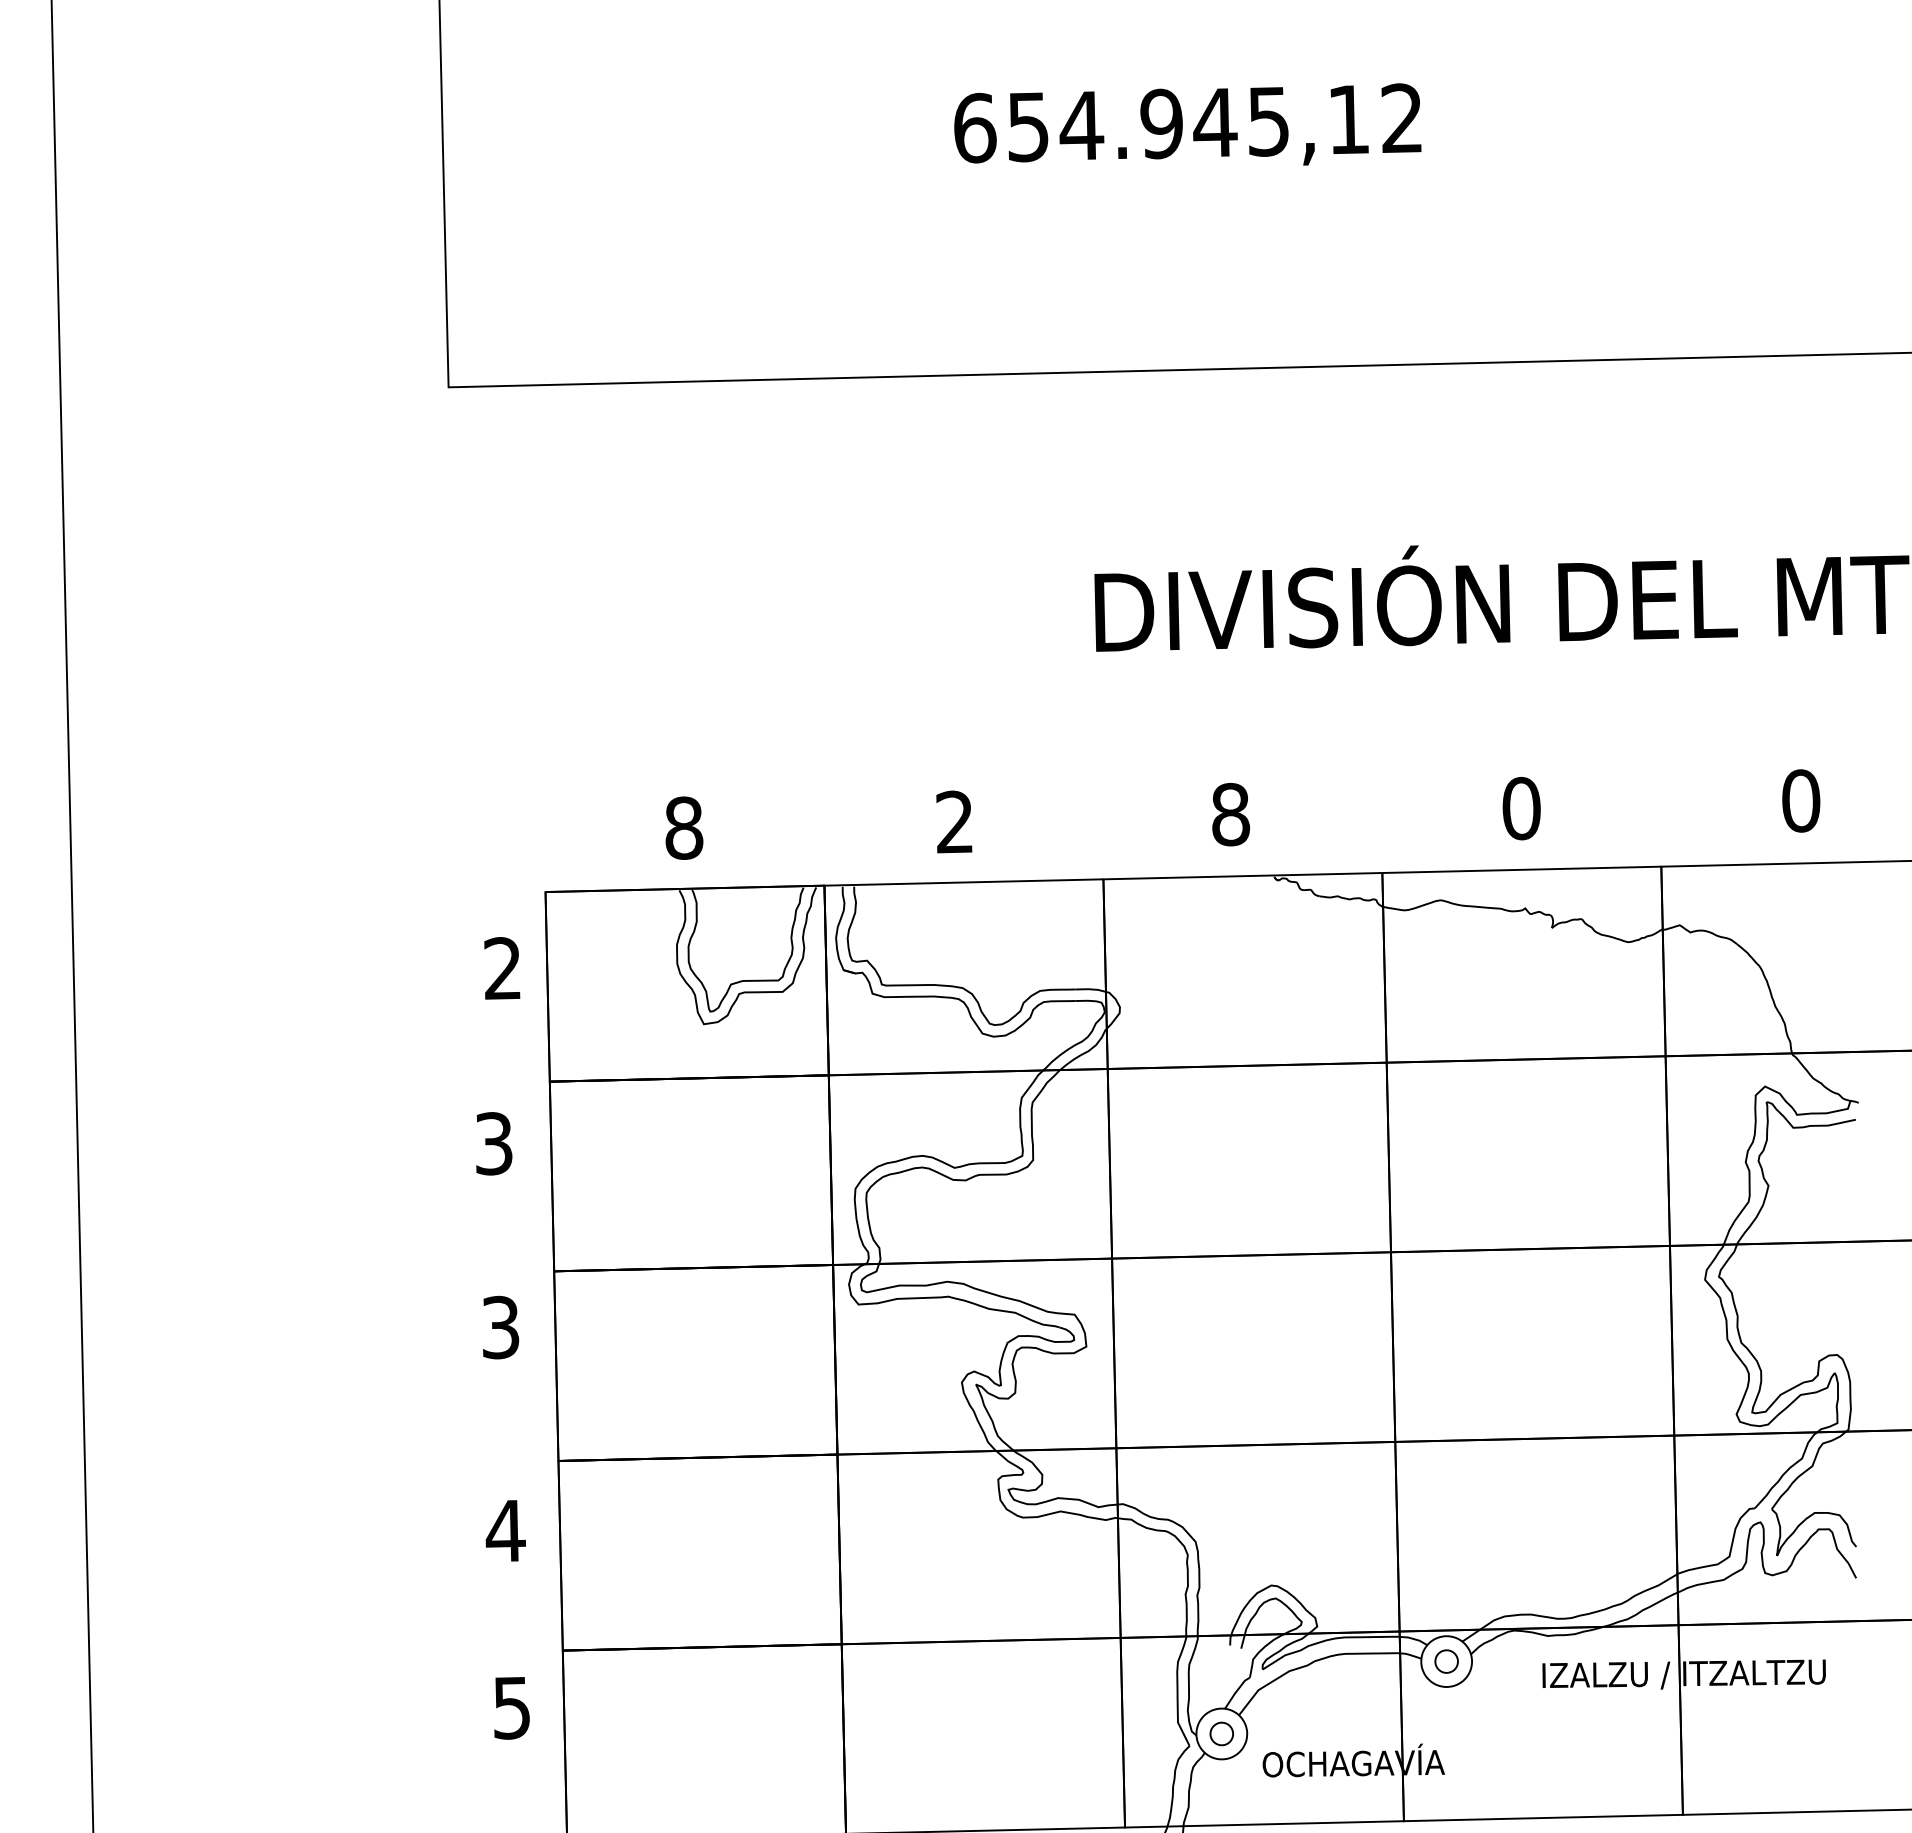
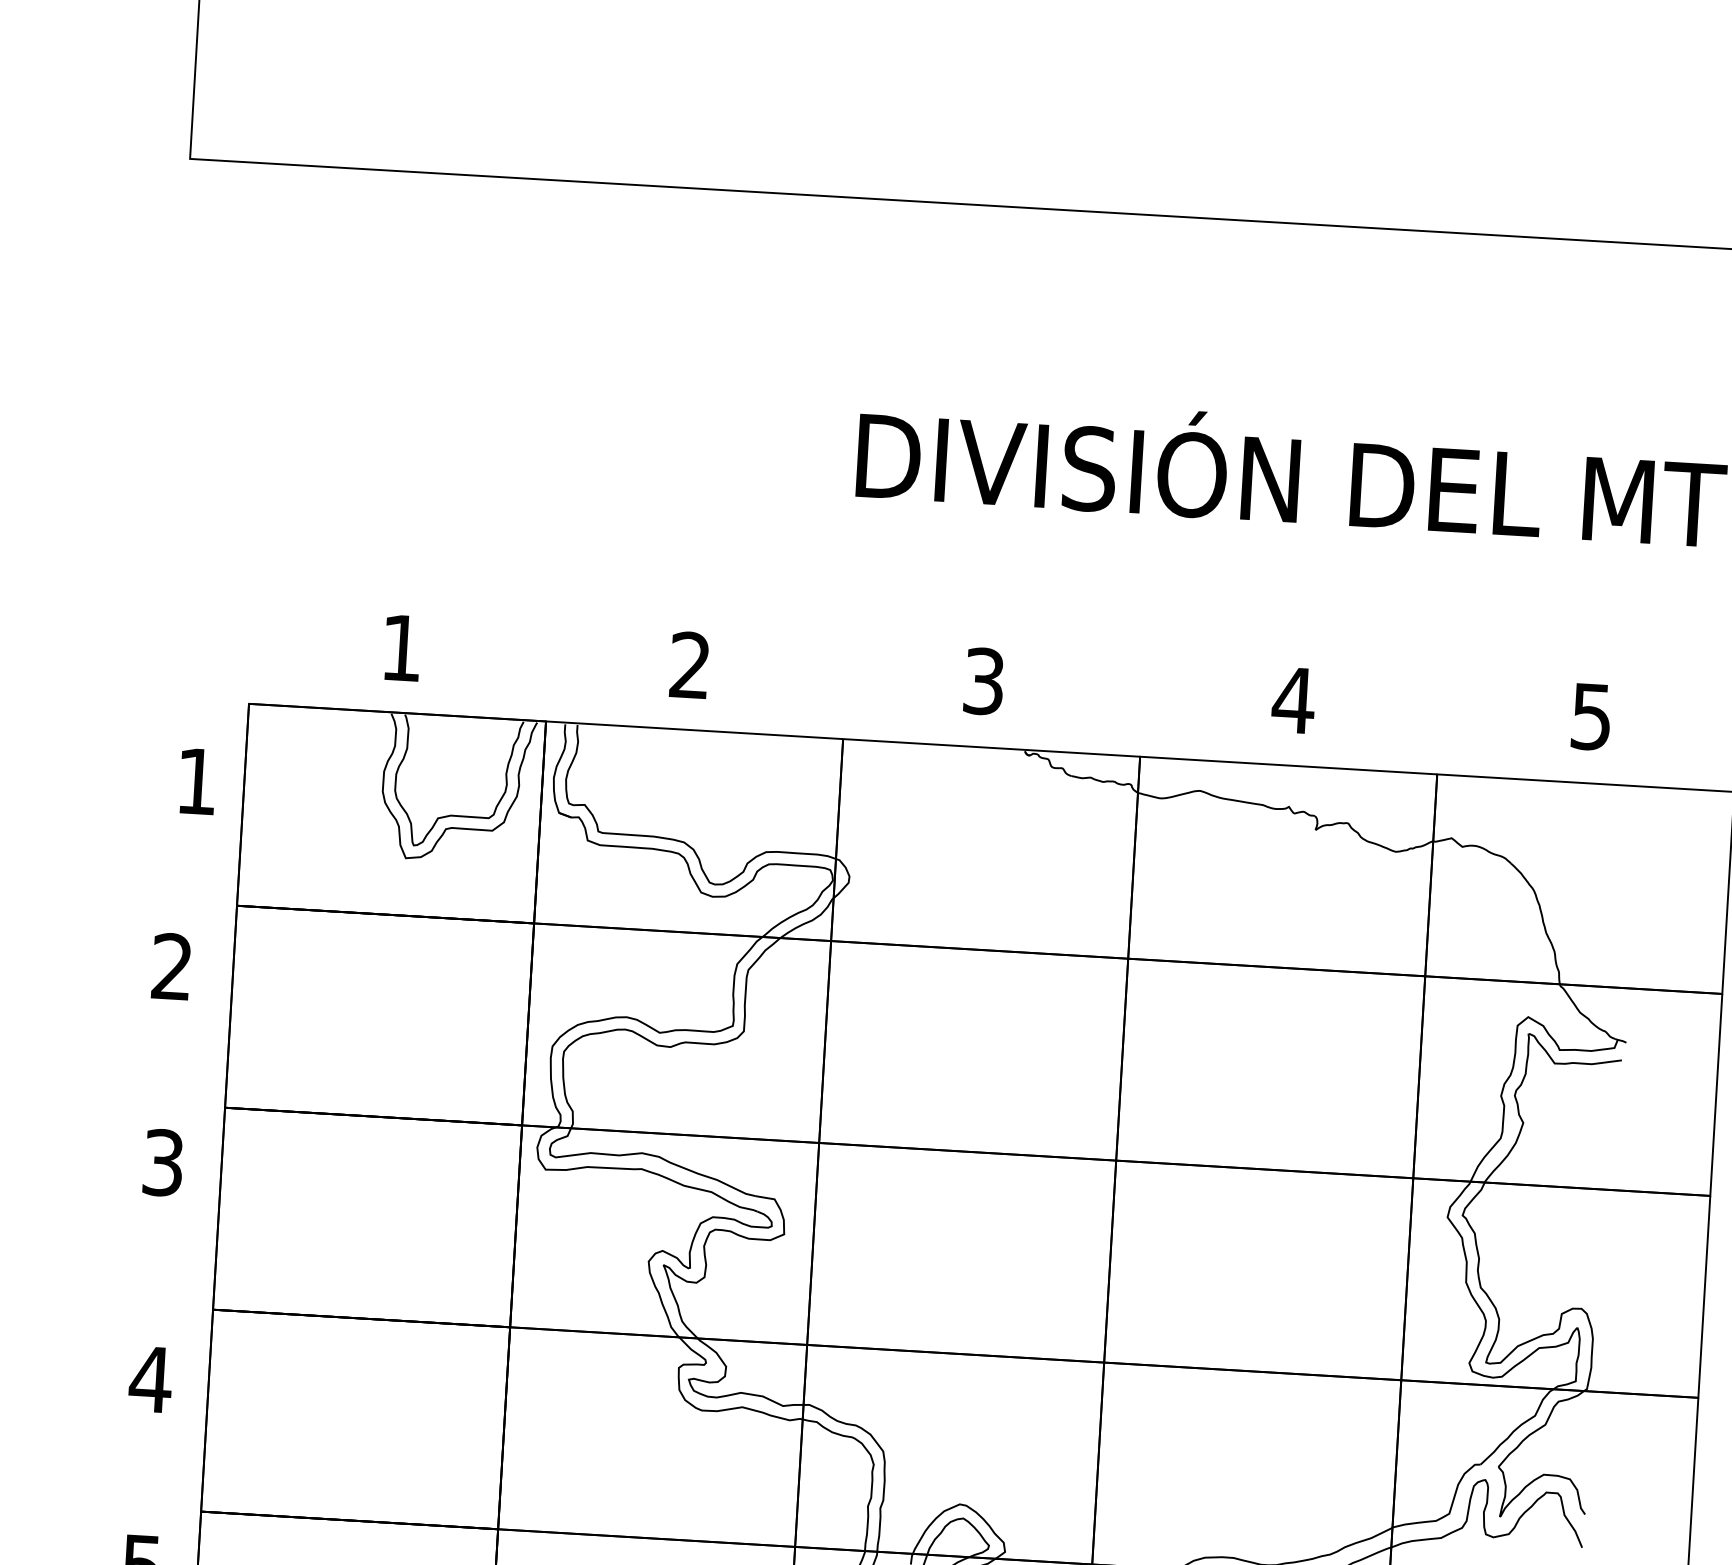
text: (1801, 800) -> (1592, 716), 0 -> 5
text: (1521, 808) -> (1293, 700), 0 -> 4
text: (1230, 814) -> (983, 681), 8 -> 3
text: (684, 827) -> (402, 647), 8 -> 1
text: (502, 968) -> (196, 781), 2 -> 1
text: (493, 1143) -> (171, 966), 3 -> 2

